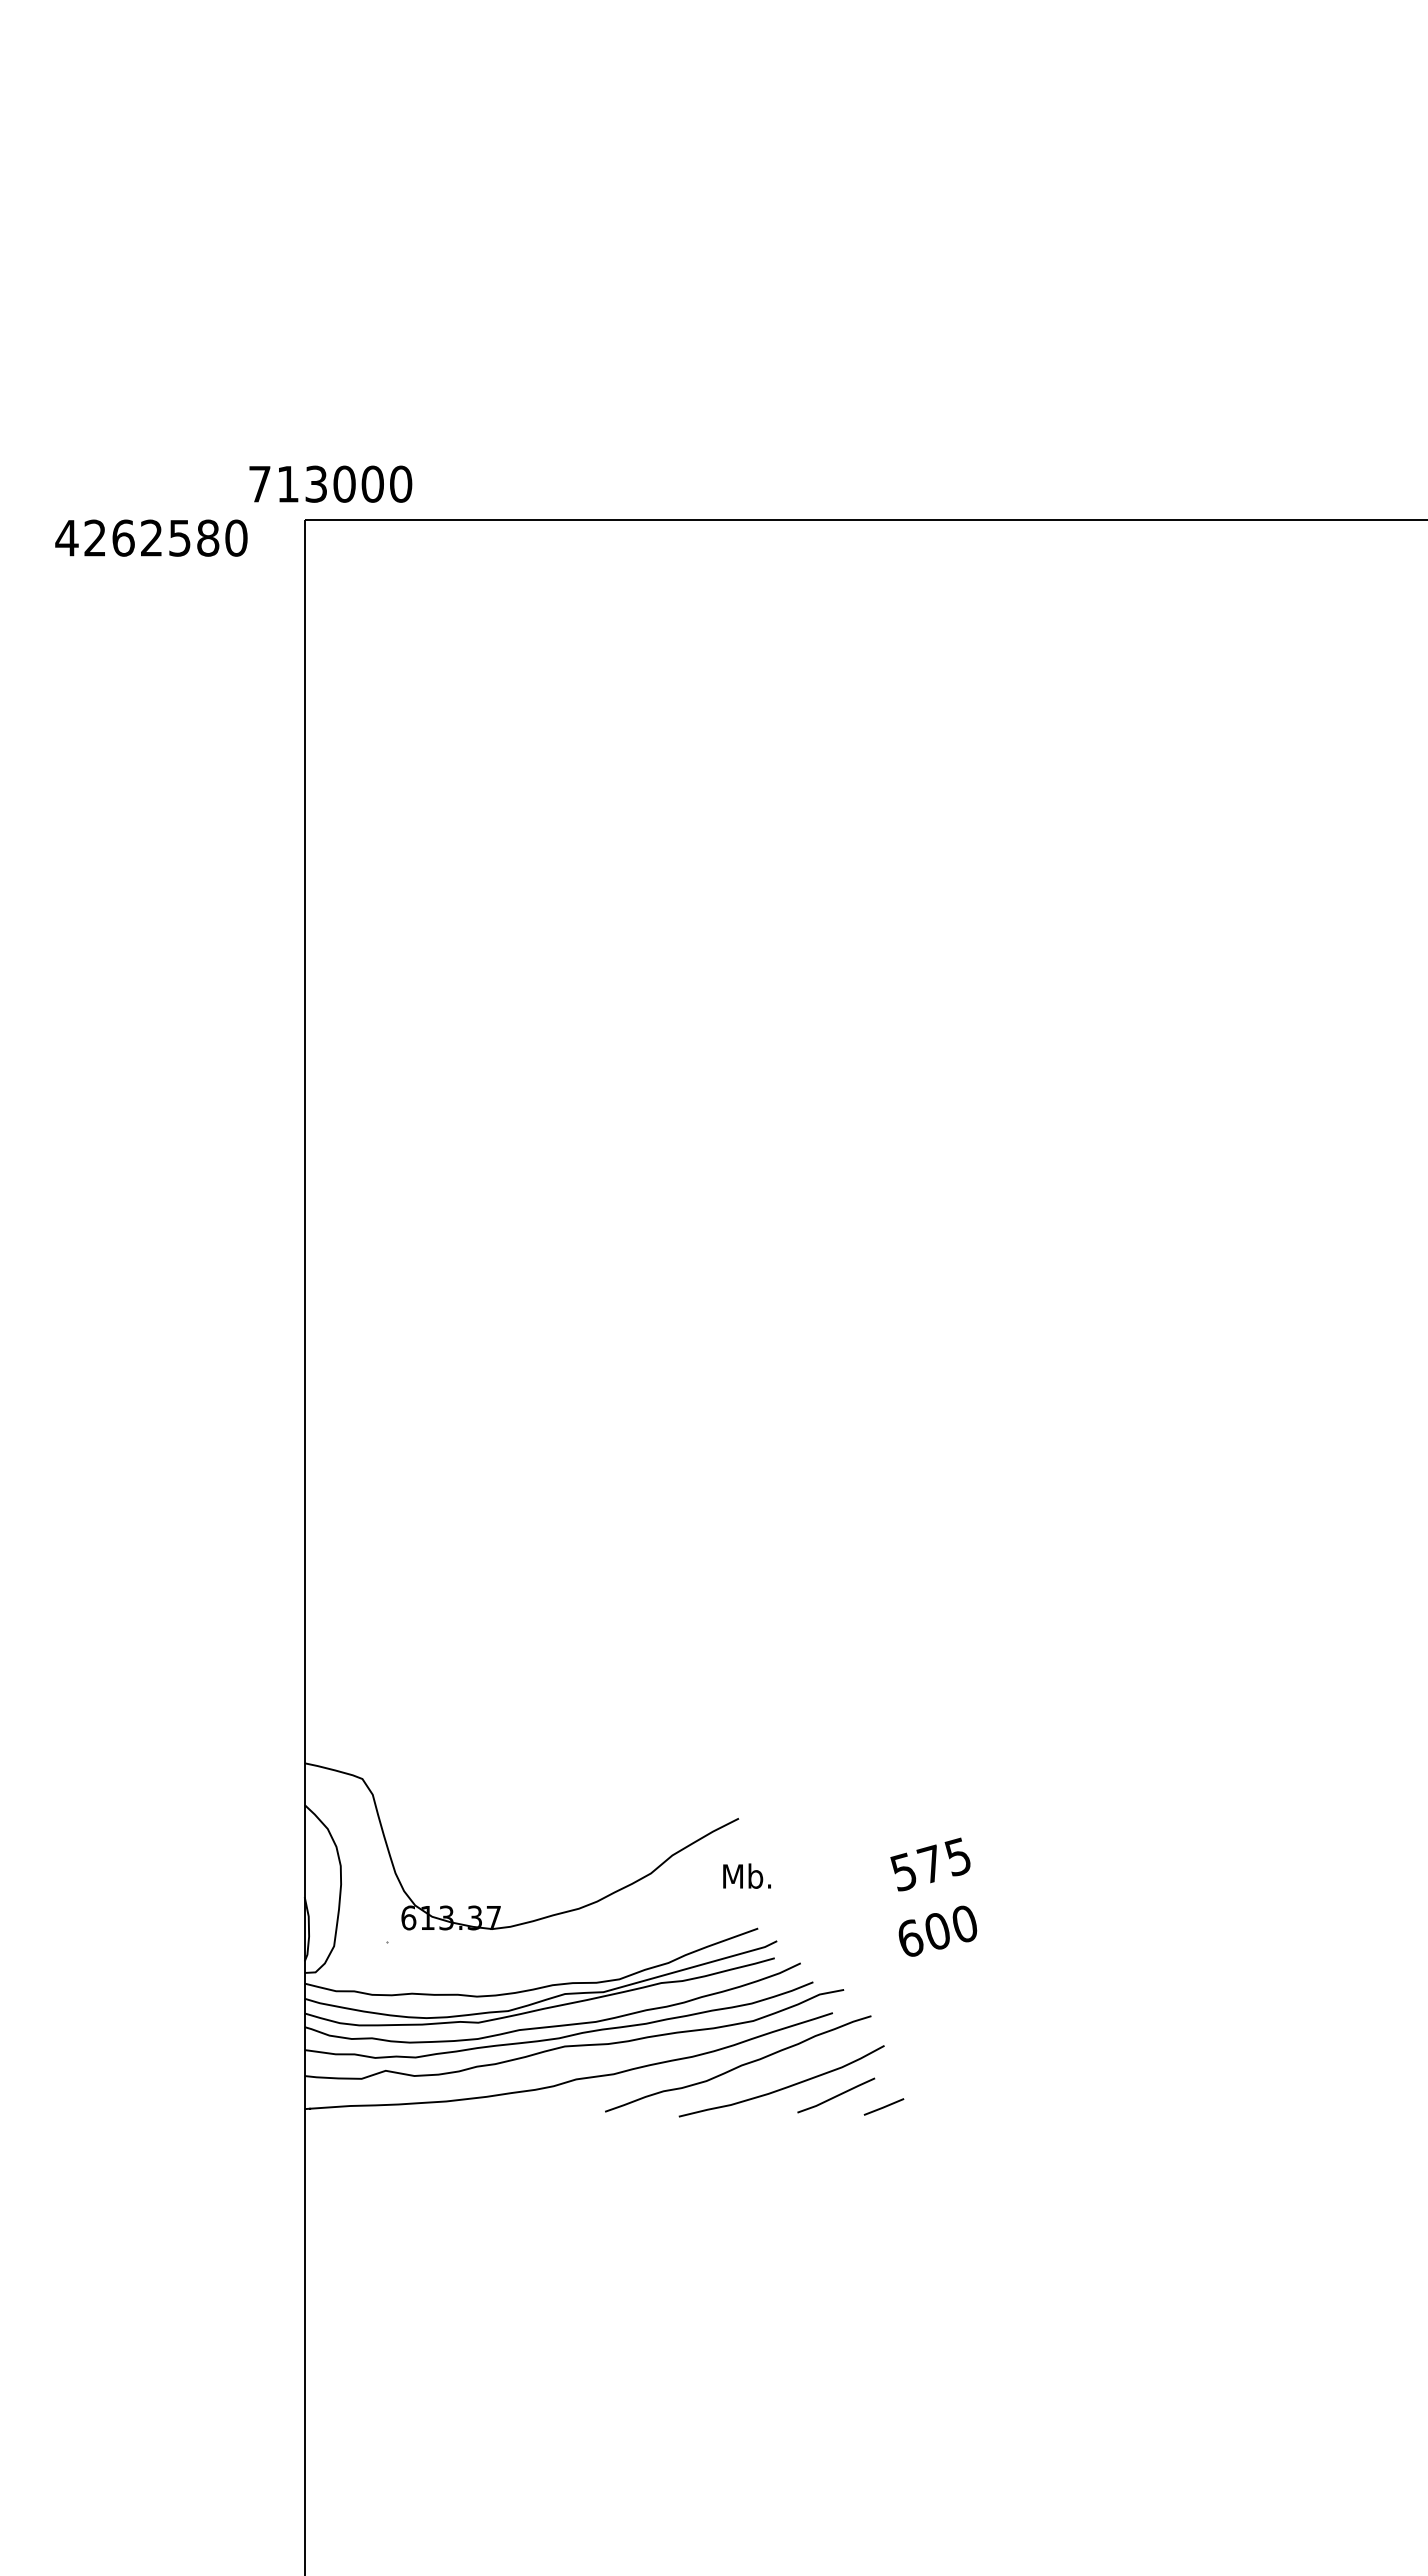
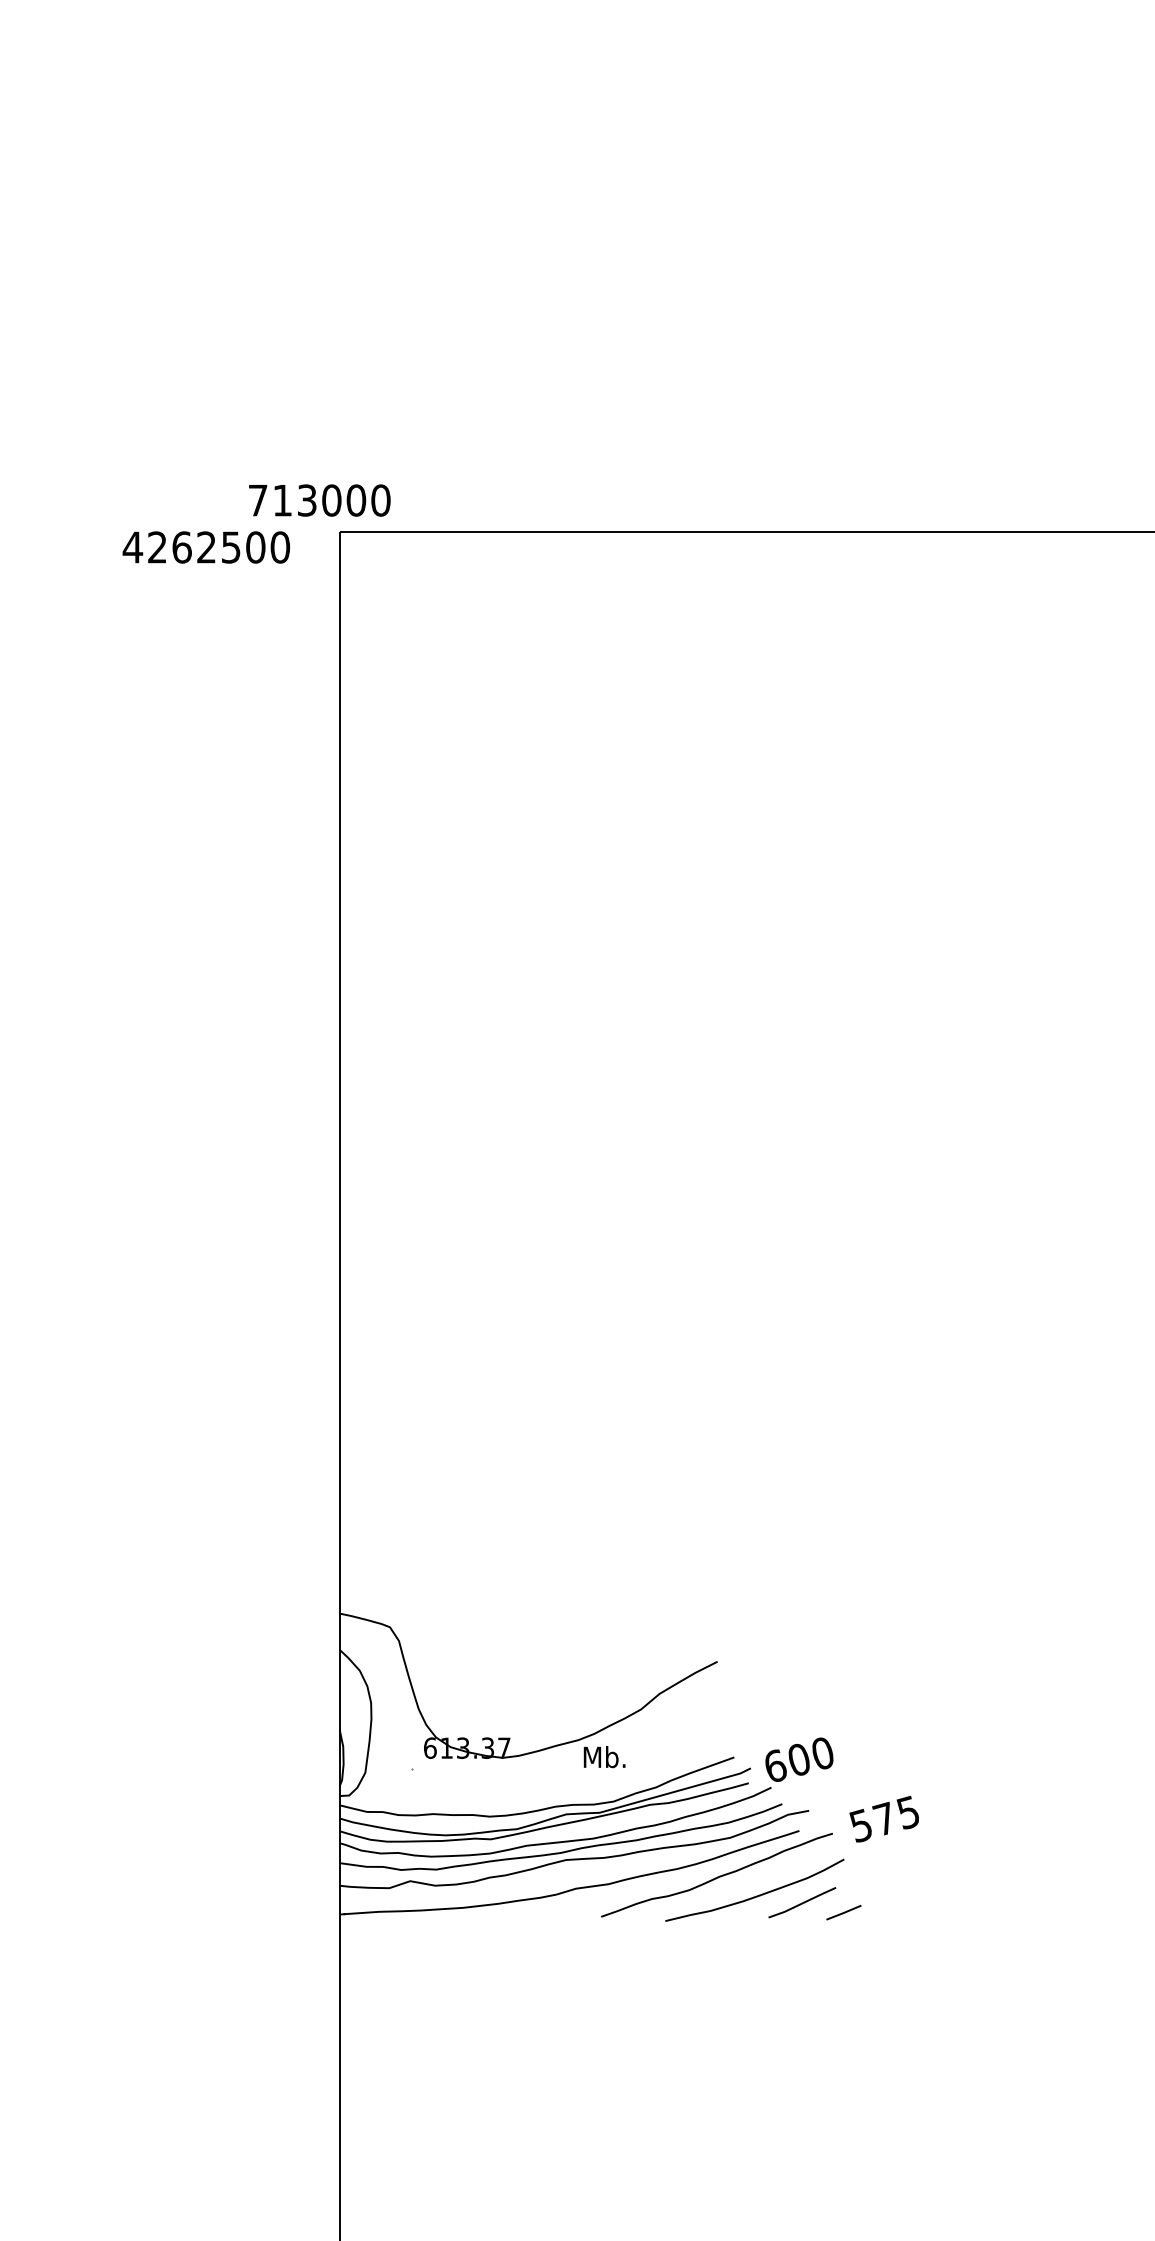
text: (330, 483) -> (319, 499), moved
text: (208, 537) -> (256, 546), 4262580 -> 4262500
text: (930, 1864) -> (884, 1819), moved
text: (746, 1875) -> (604, 1756), moved
text: (937, 1930) -> (799, 1759), moved

